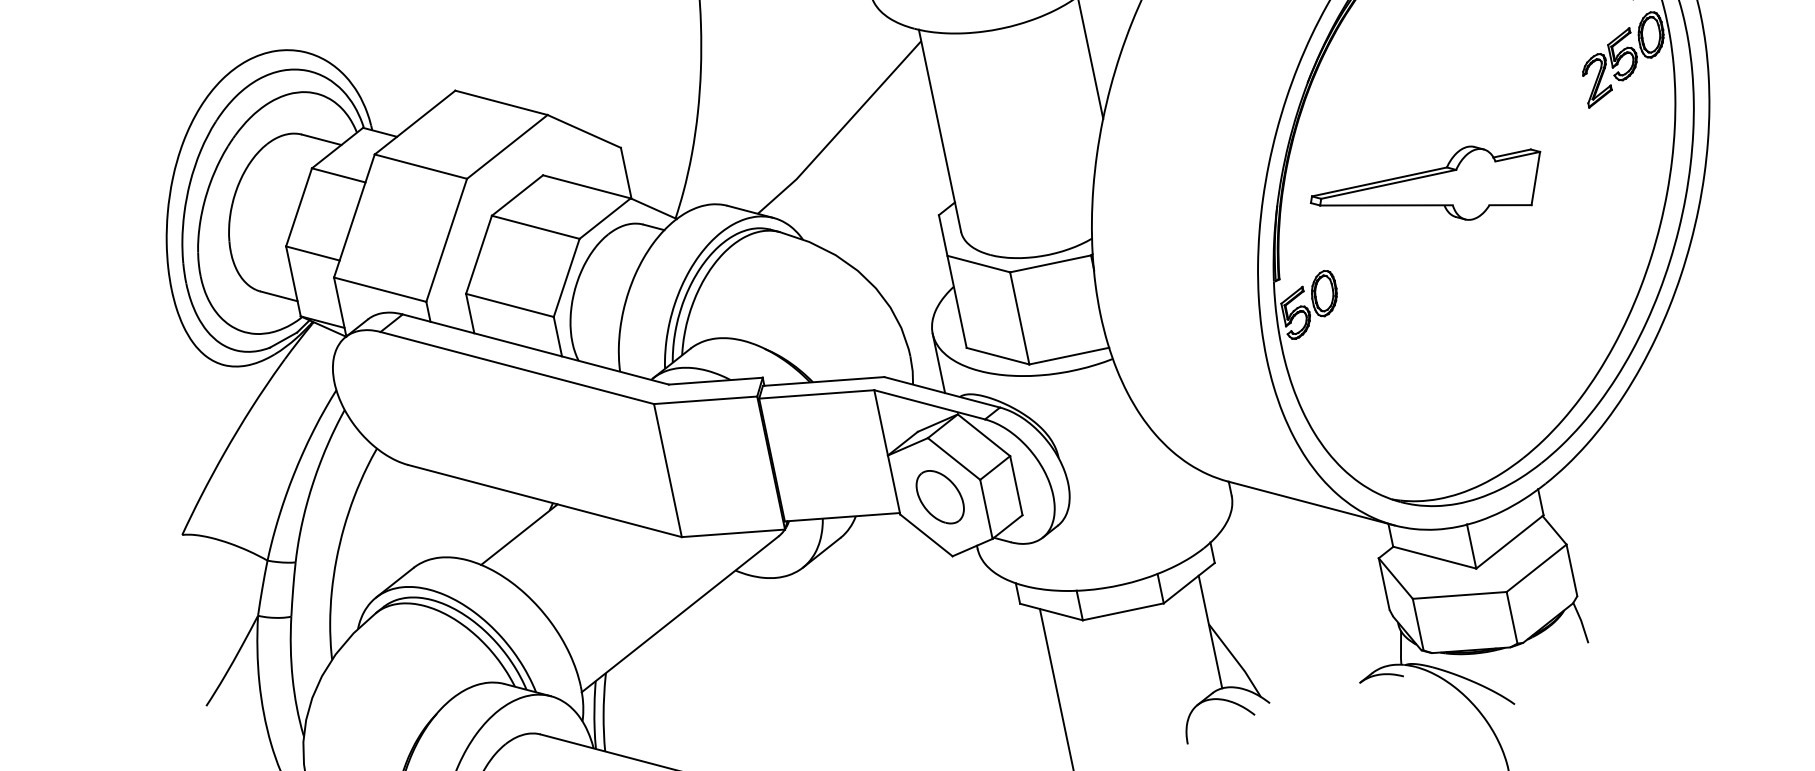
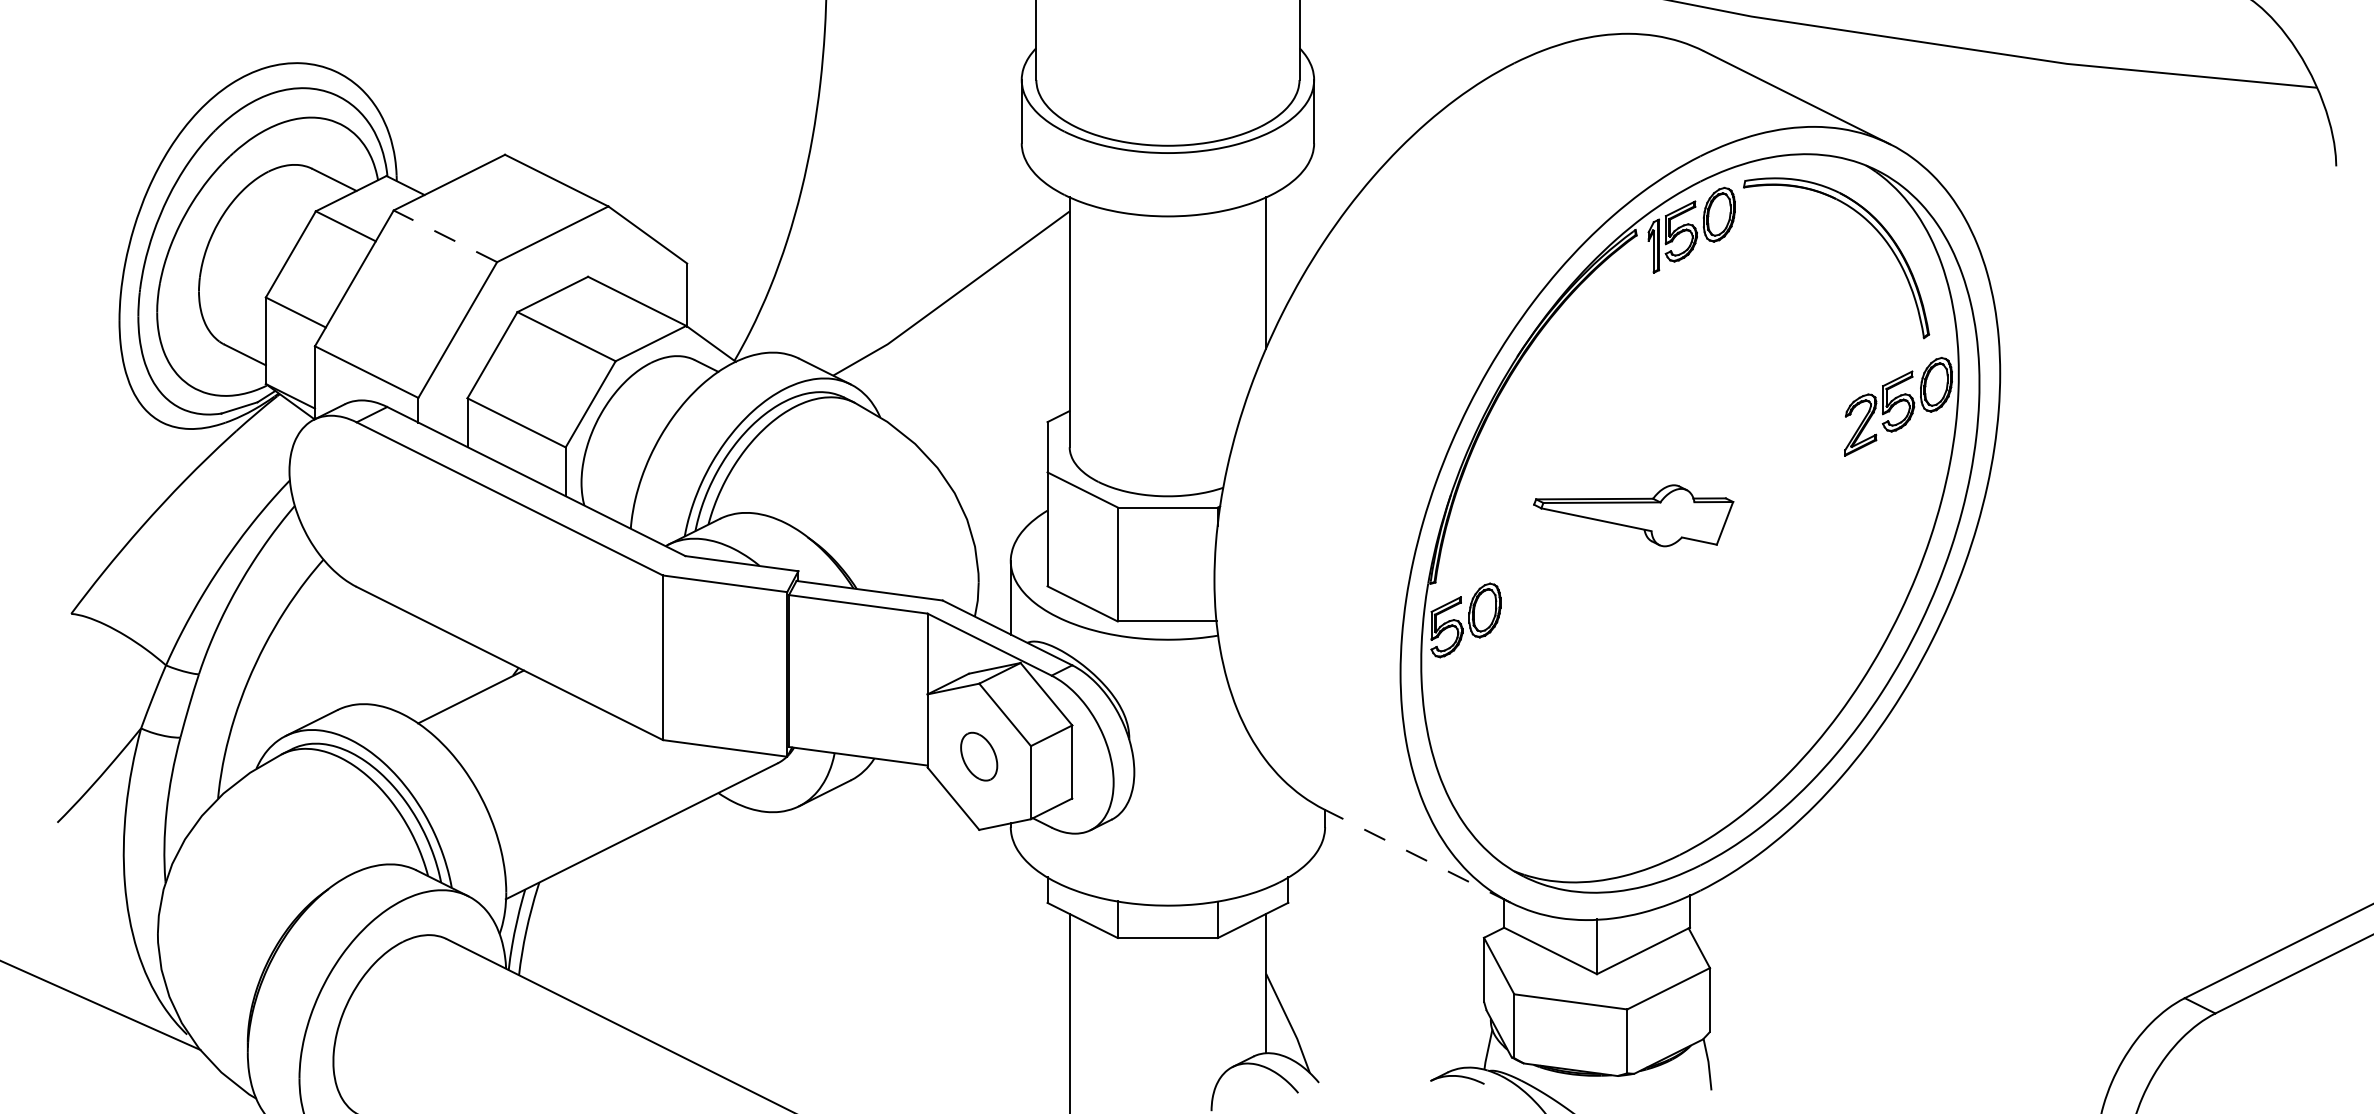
line: (421, 166) -> (445, 236), solid -> dashed
part: (1428, 191) -> (1633, 515), size x0.7
part: (939, 497) -> (978, 756), size x0.7
line: (1311, 503) -> (1417, 856), solid -> dashed

